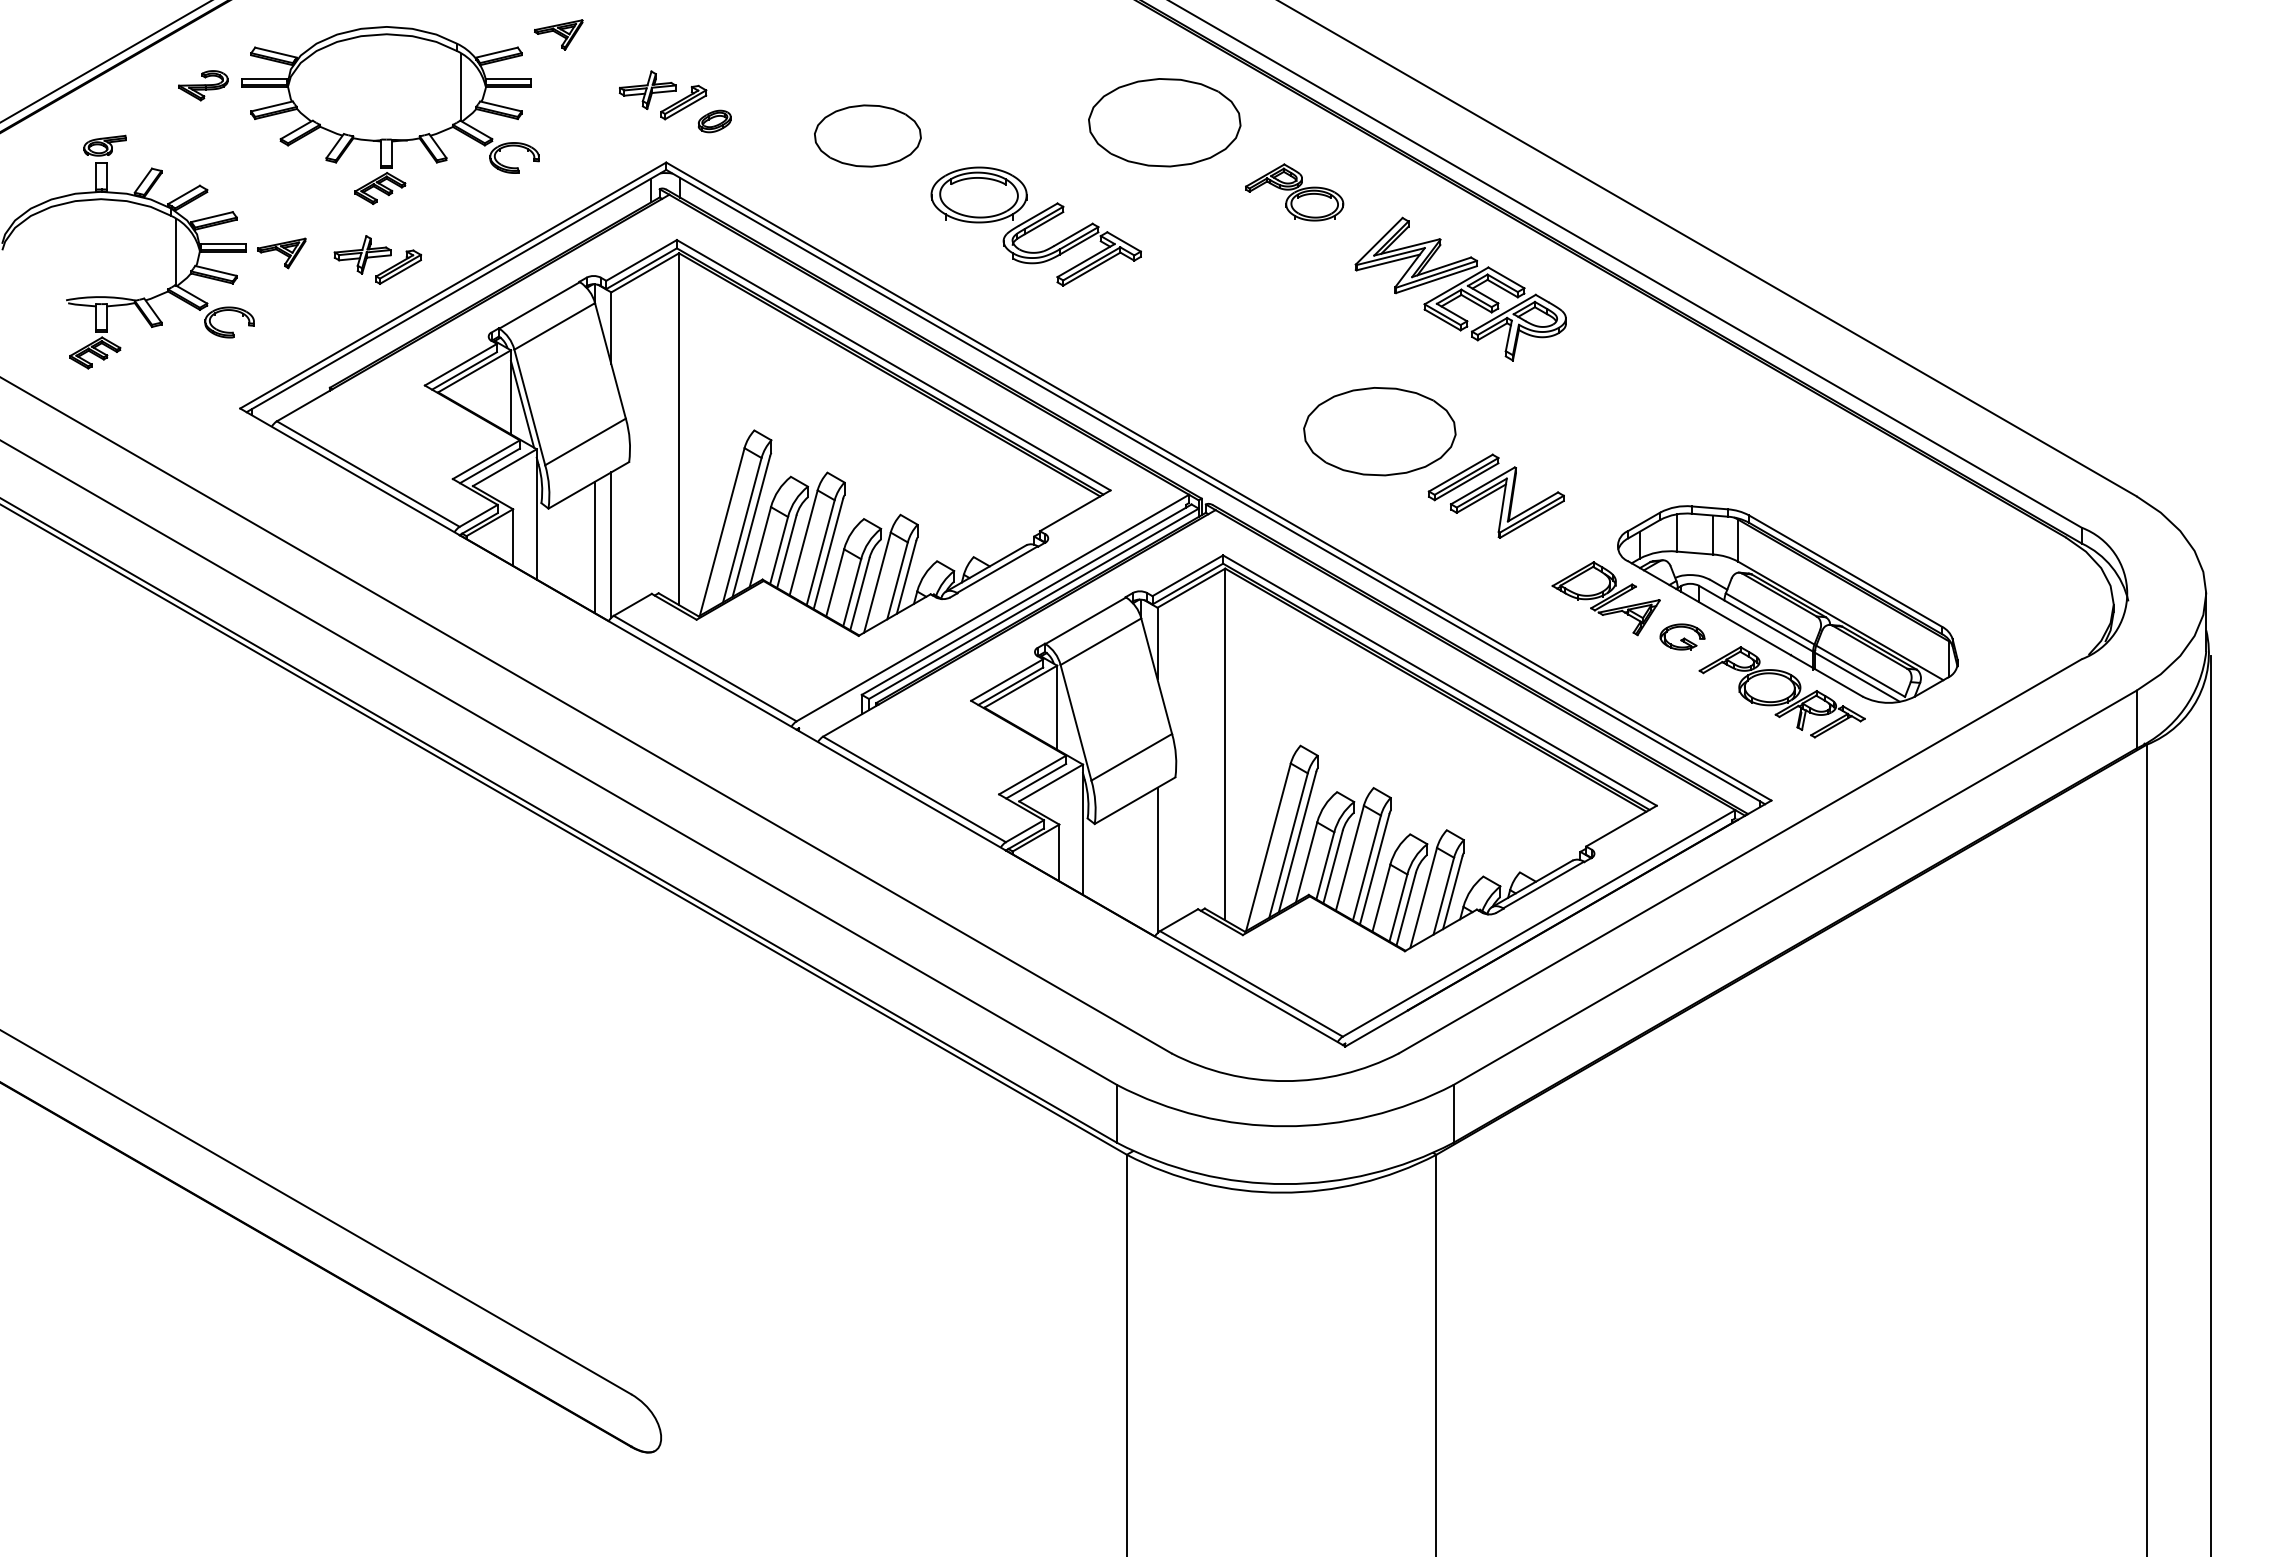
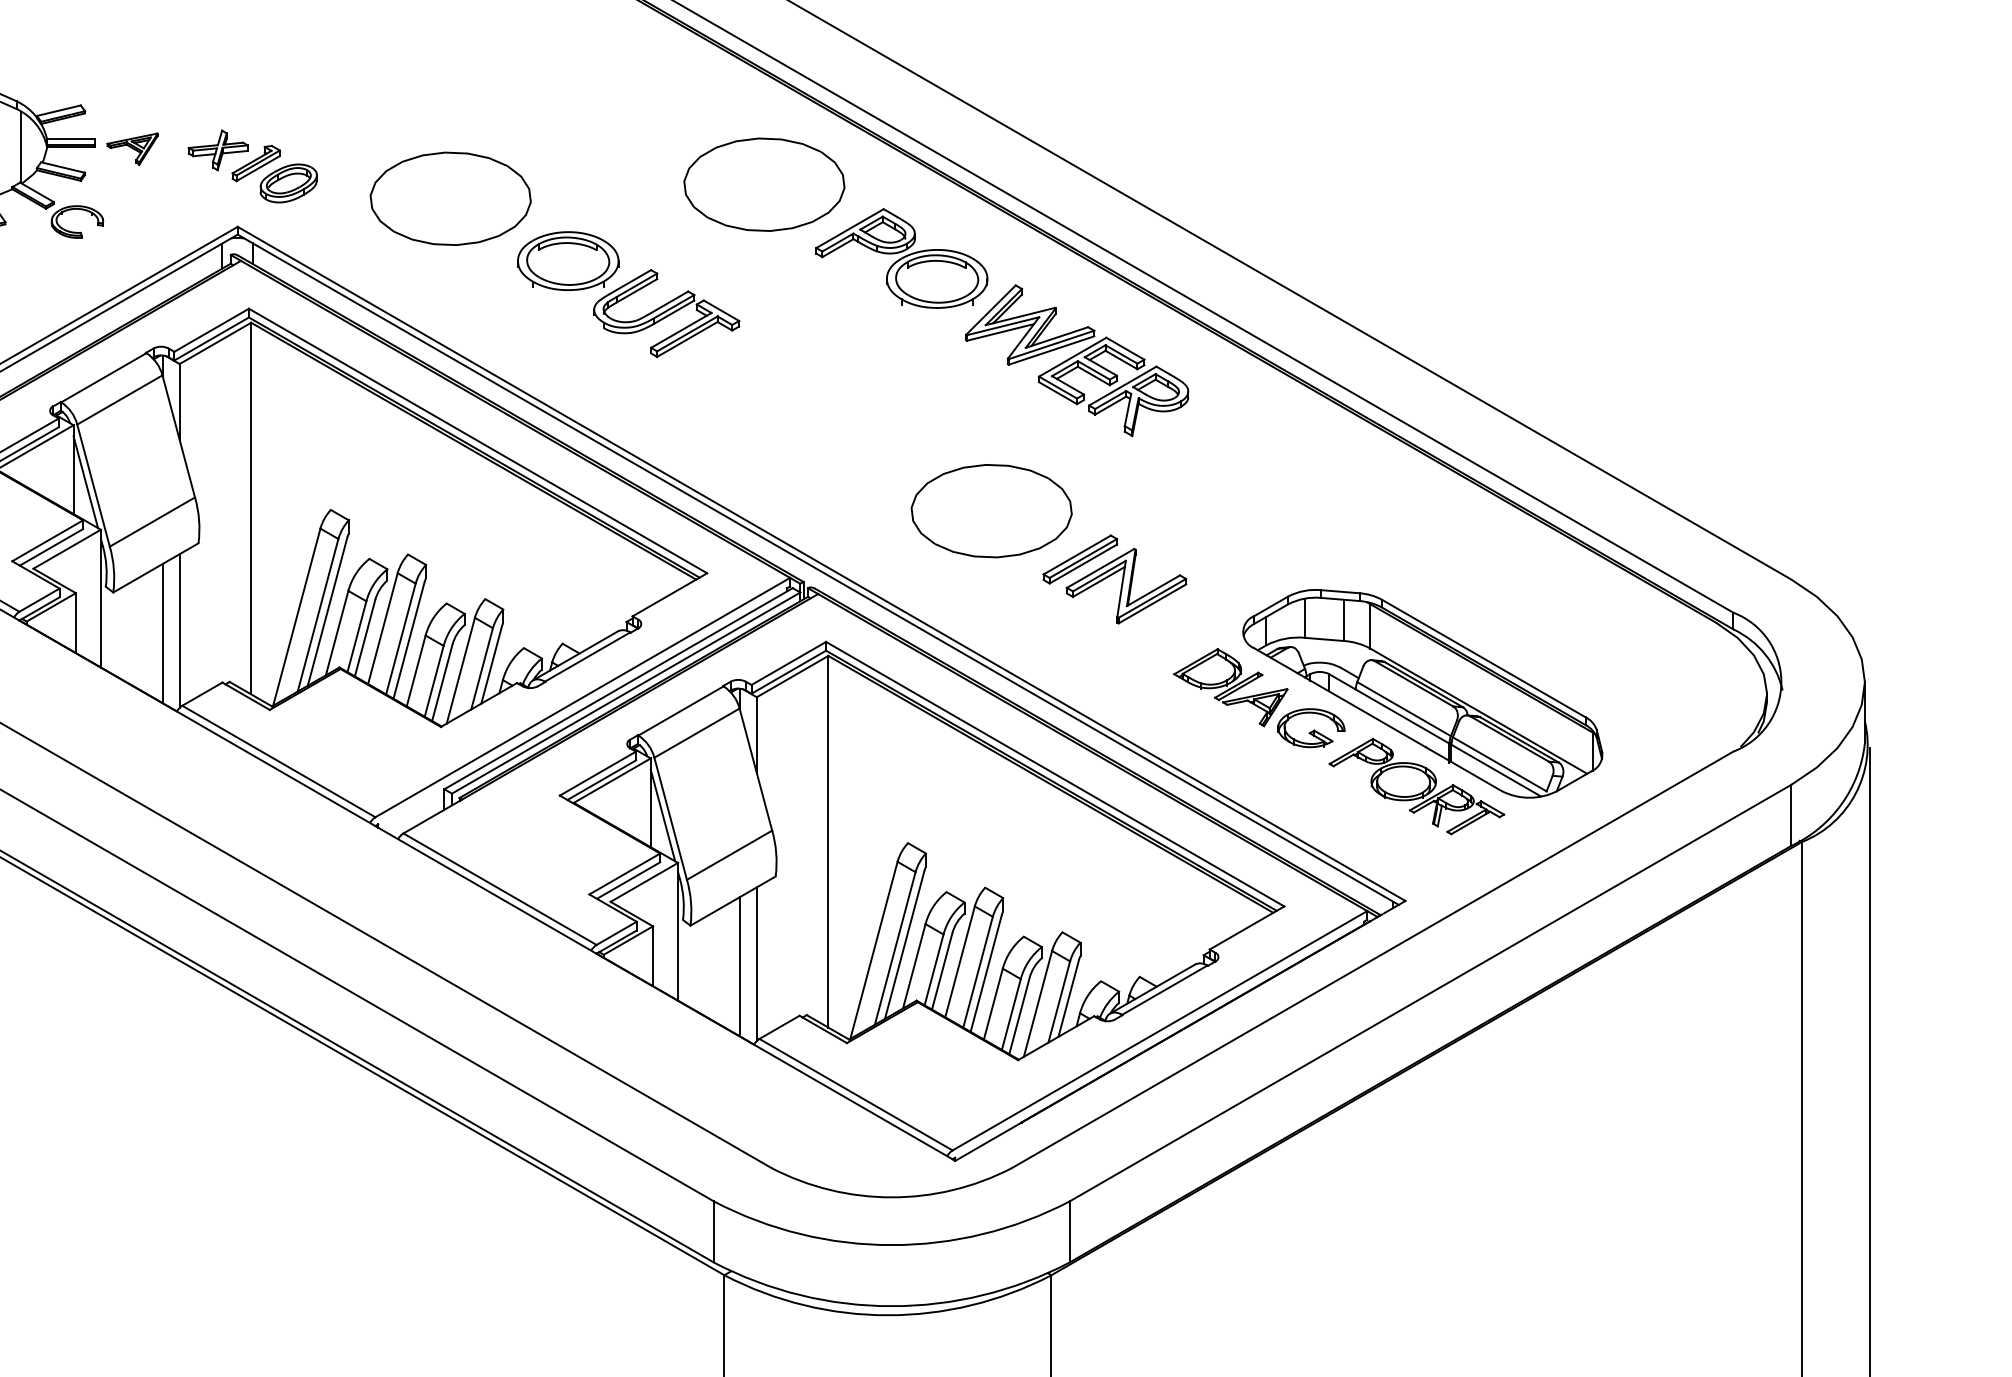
part: (558, 34) -> (132, 148), moved
part: (714, 121) -> (288, 183), size x1.67
part: (867, 135) -> (450, 198), size x1.43
part: (1294, 192) -> (901, 258), size x1.67
part: (1682, 636) -> (1311, 727), size x1.43
line: (1068, 719) -> (662, 815), added
line: (1141, 862) -> (739, 966), added

